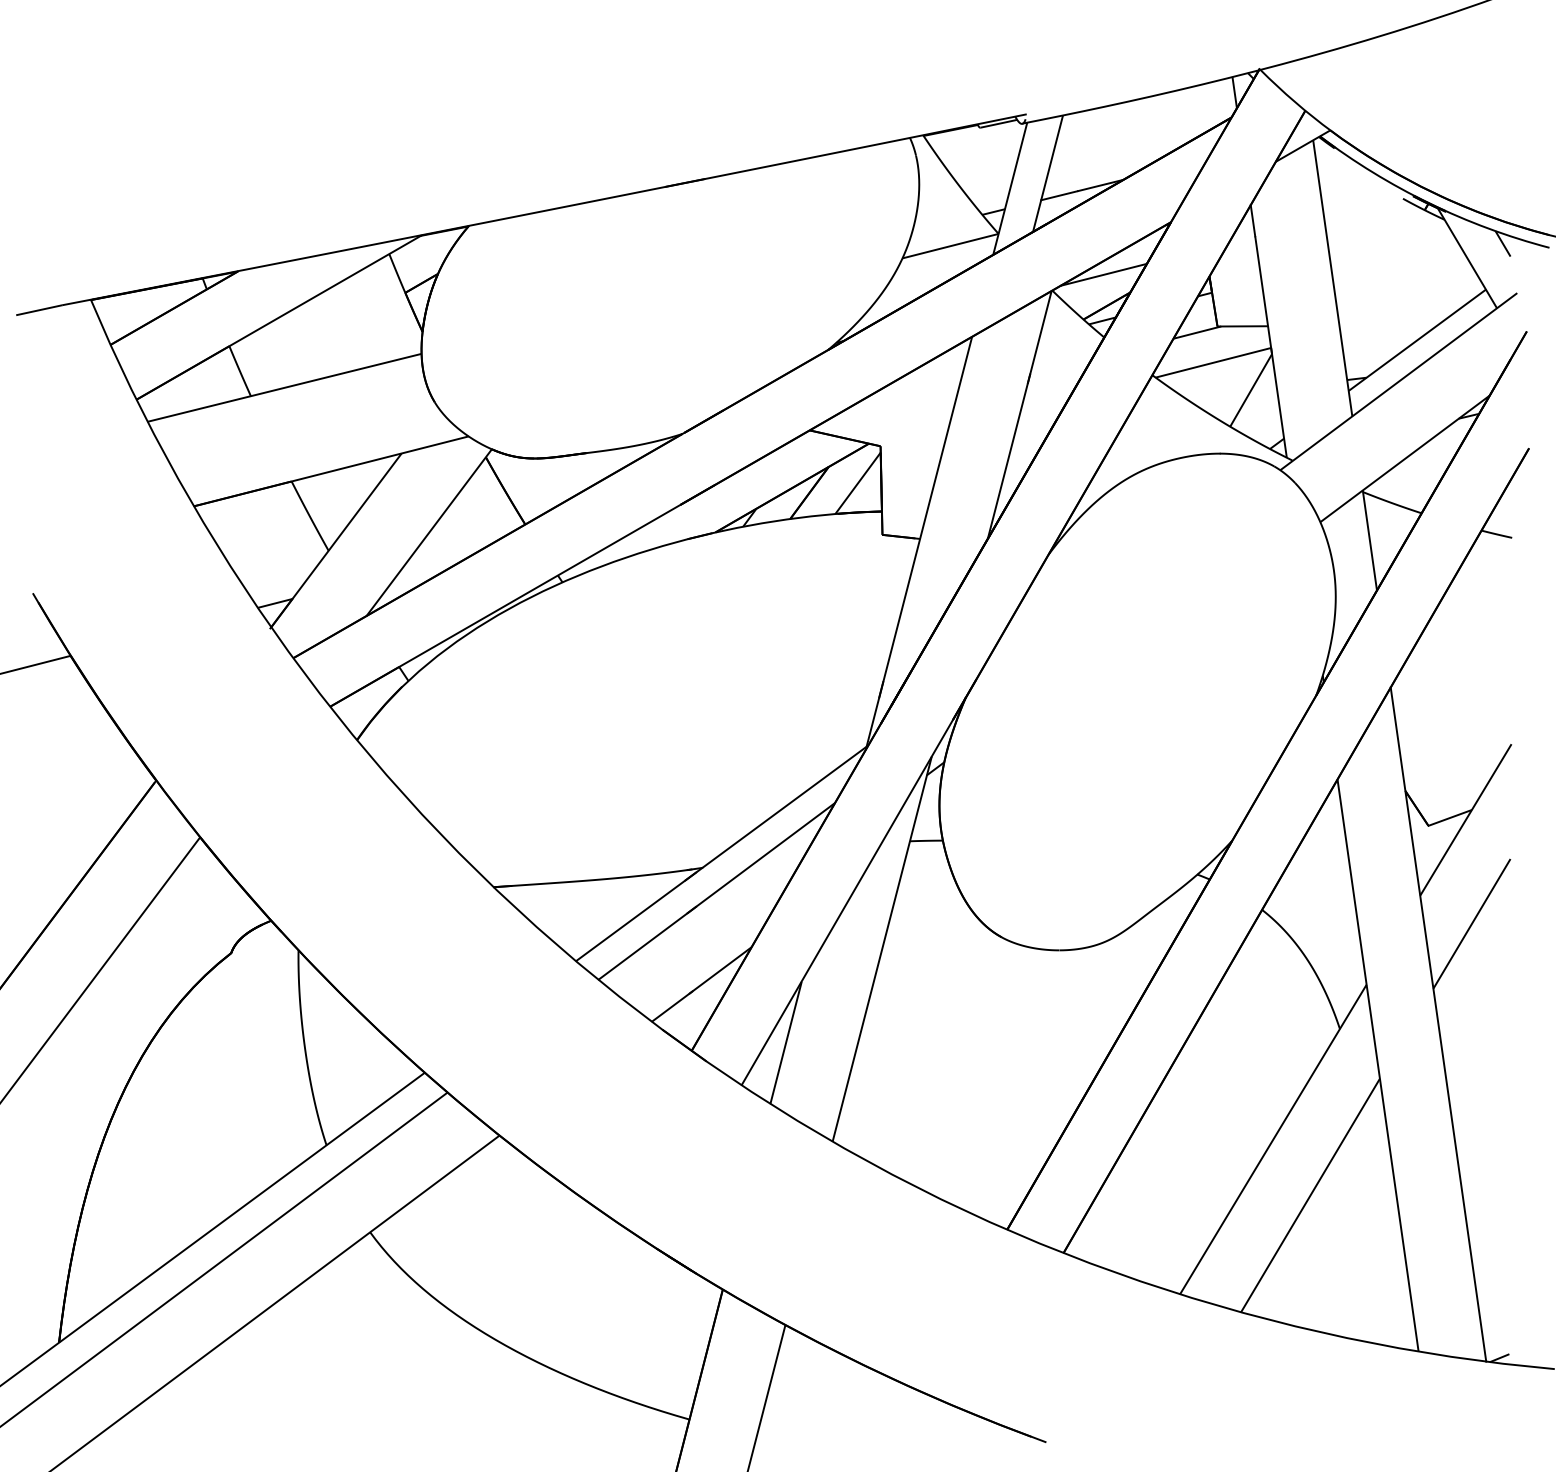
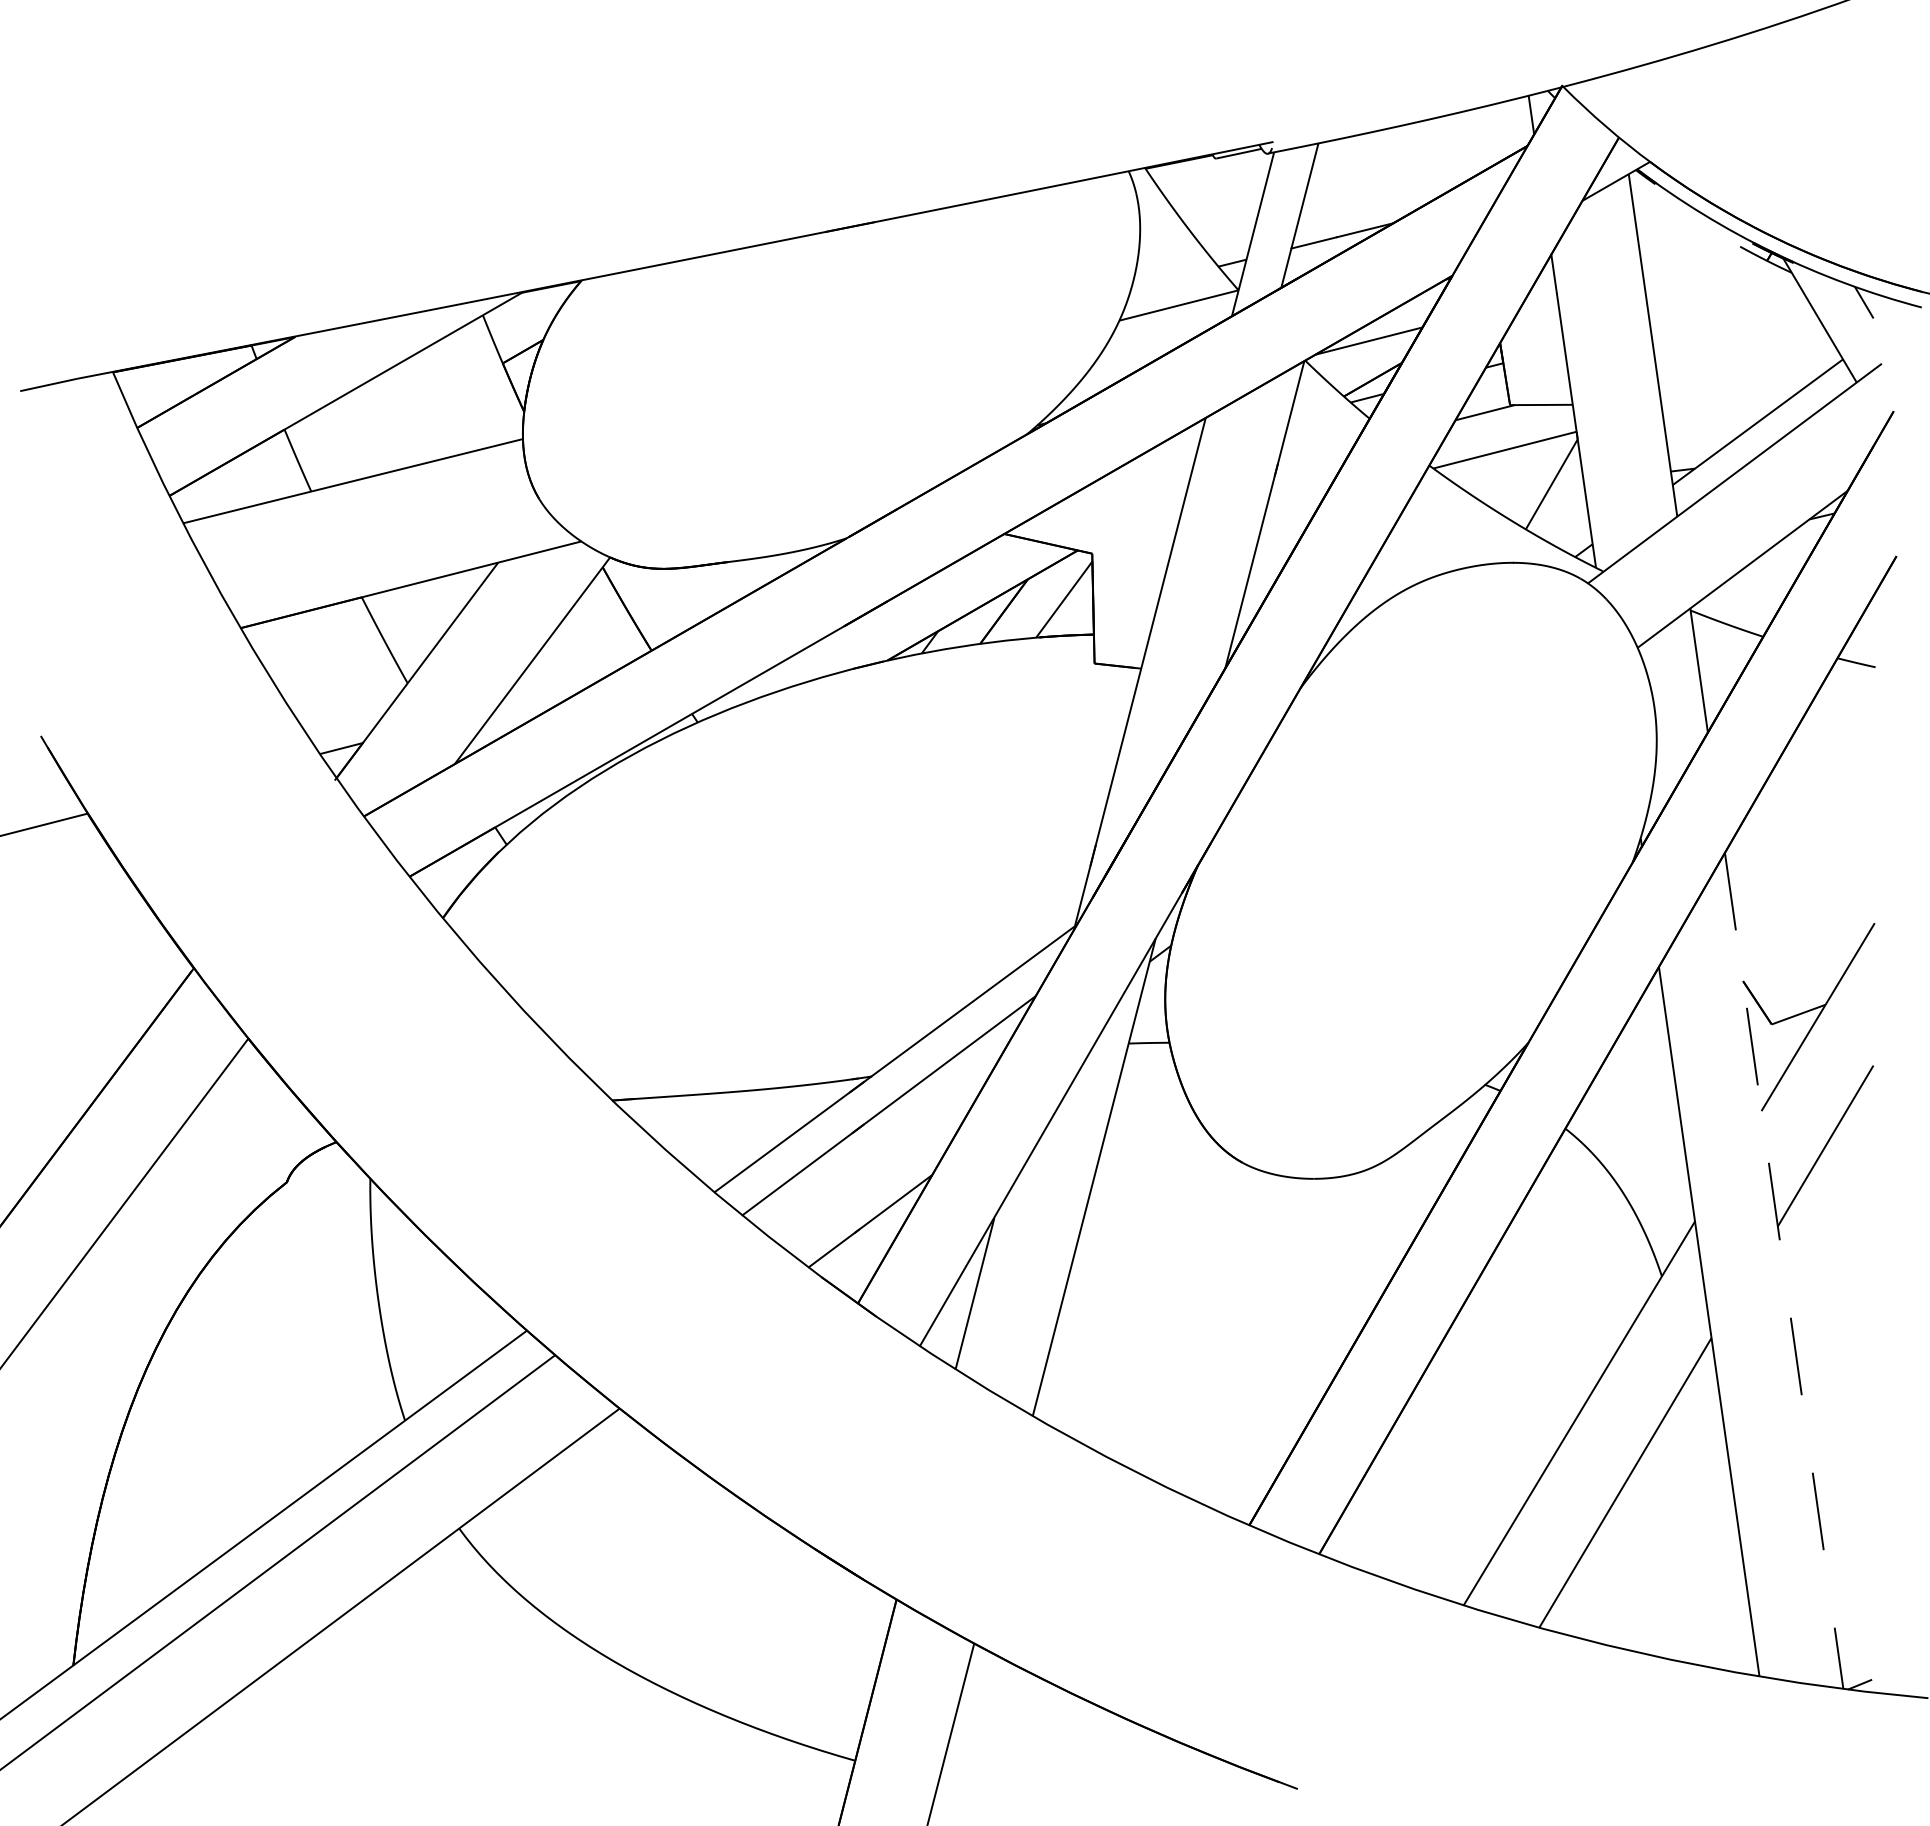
line: (1438, 1025) -> (1784, 1271), solid -> dashed

